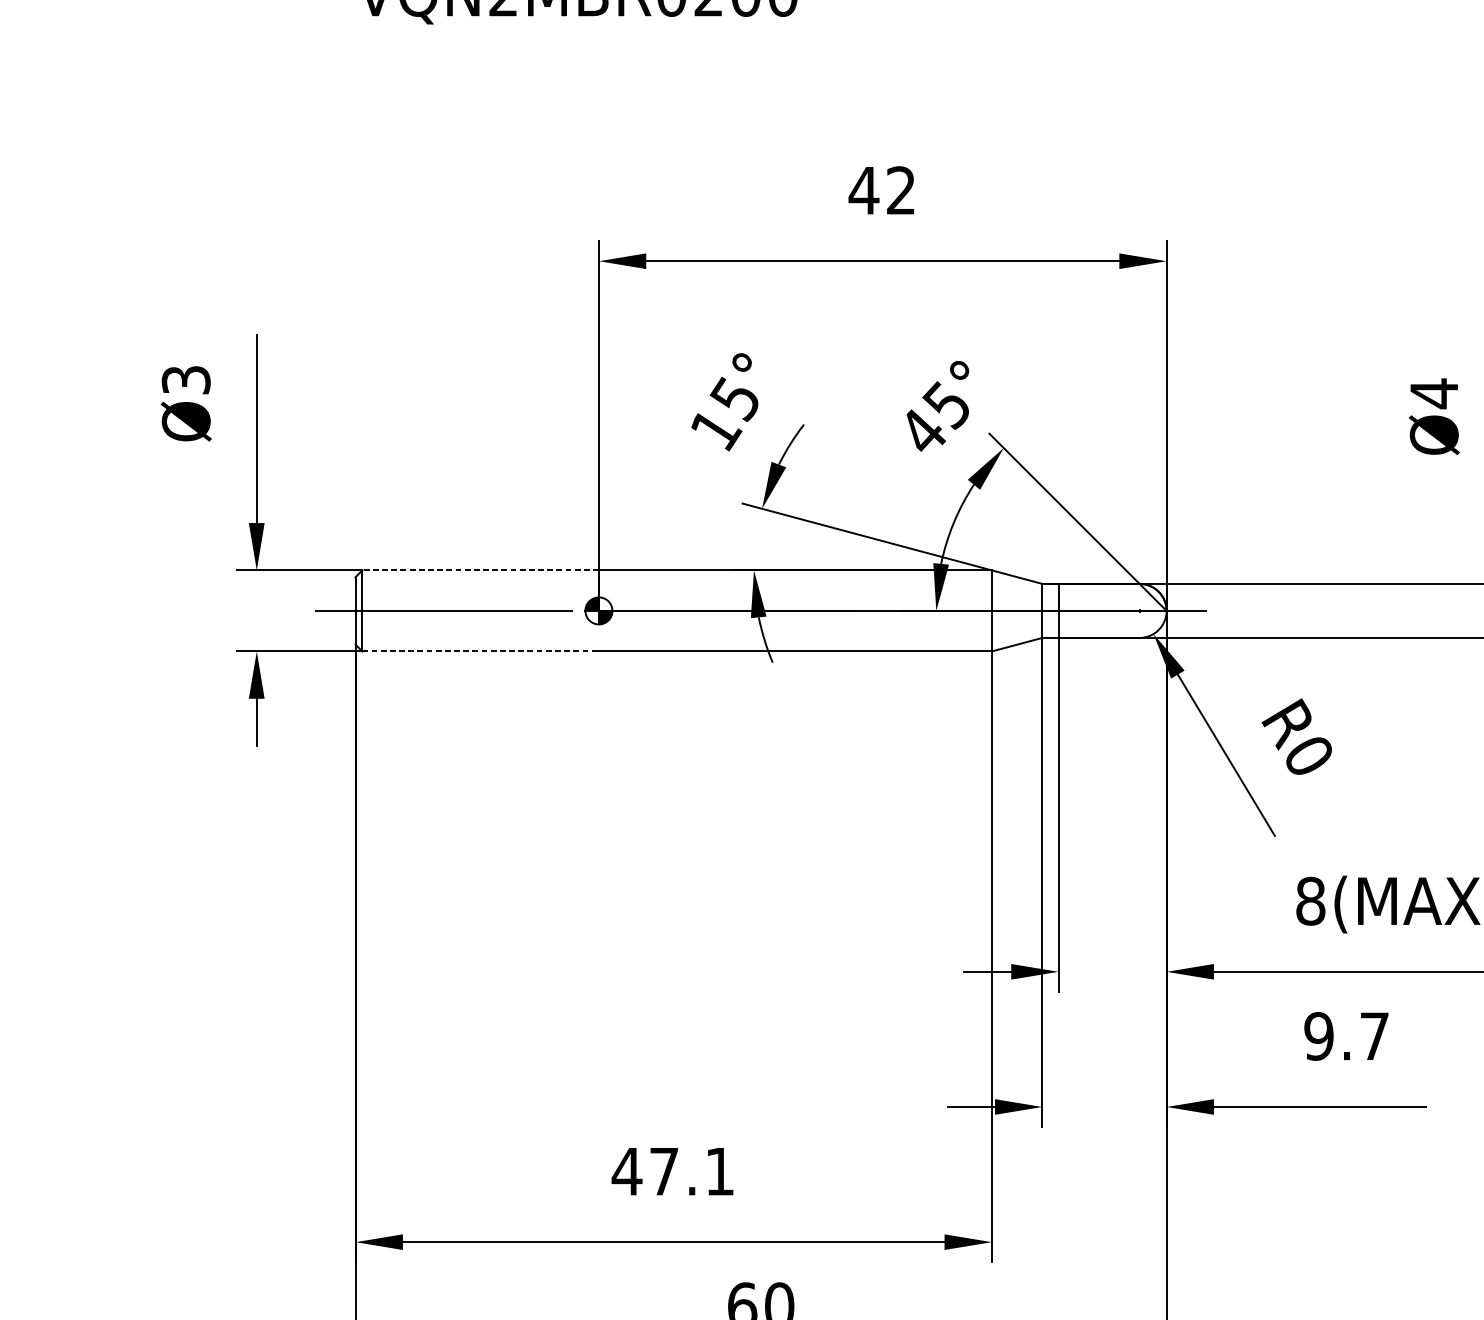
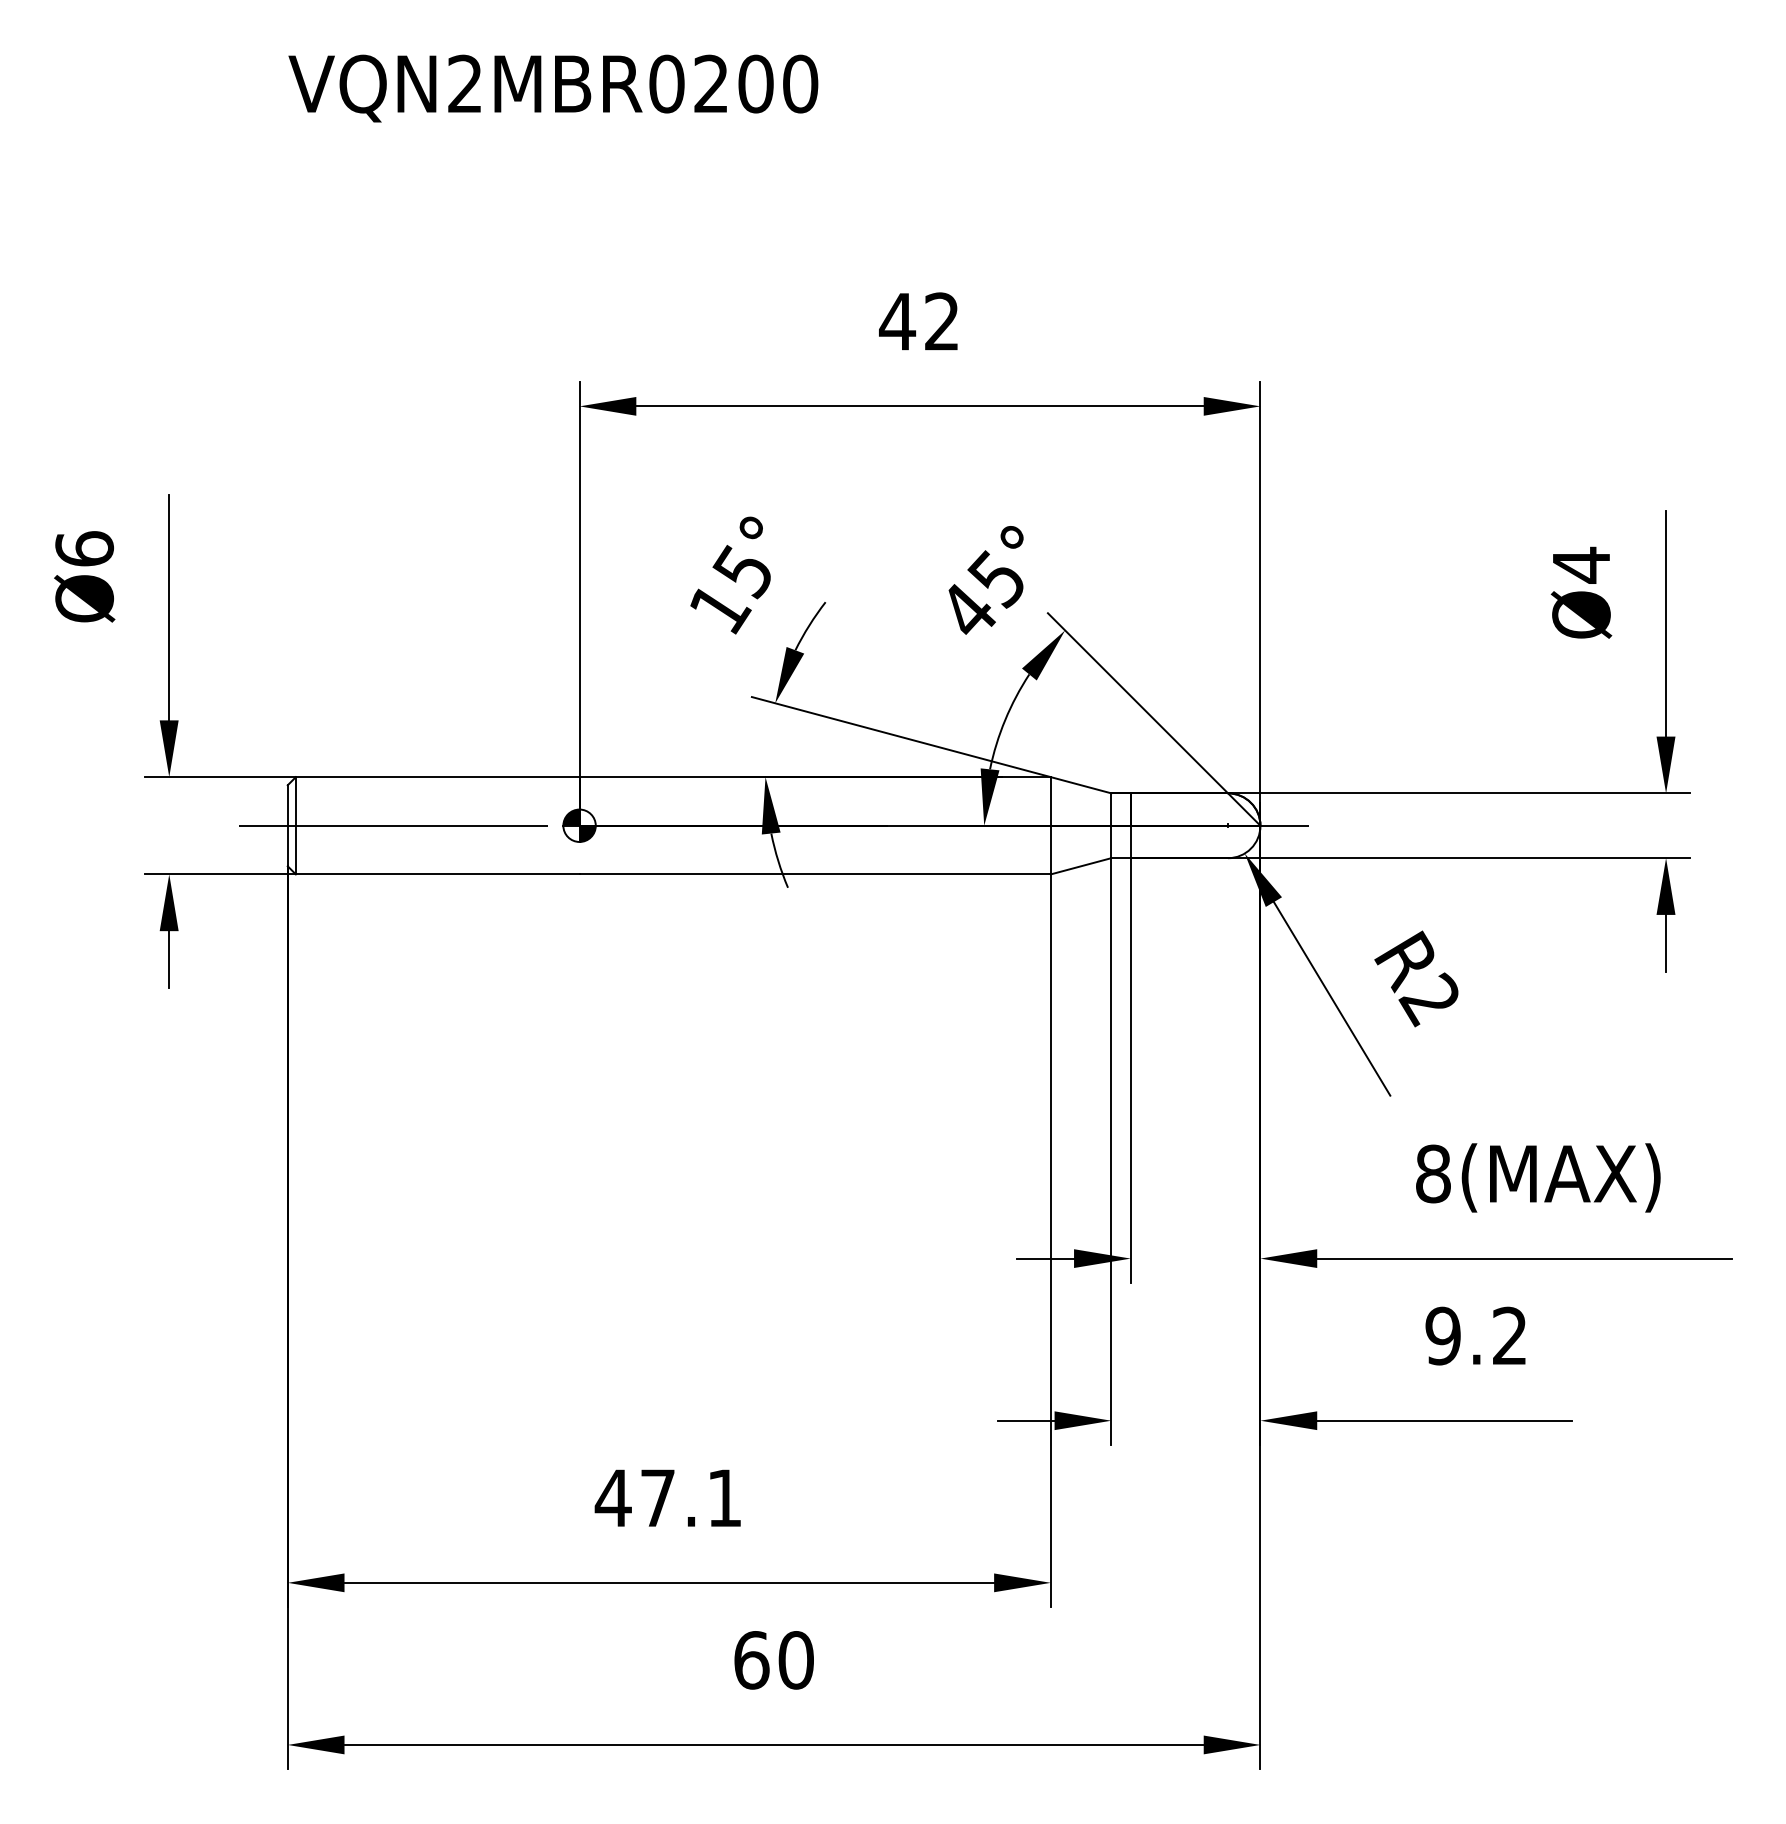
text: (186, 379) -> (84, 548), Ø3 -> Ø6
line: (480, 570) -> (437, 777), dashed -> solid
line: (480, 651) -> (437, 874), dashed -> solid
text: (1306, 755) -> (1428, 999), R0 -> R2
text: (1374, 1035) -> (1509, 1335), 9.7 -> 9.2

